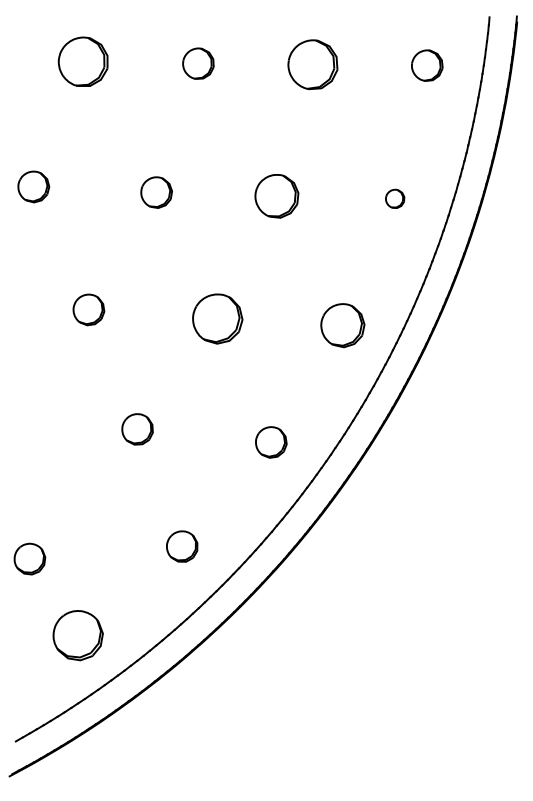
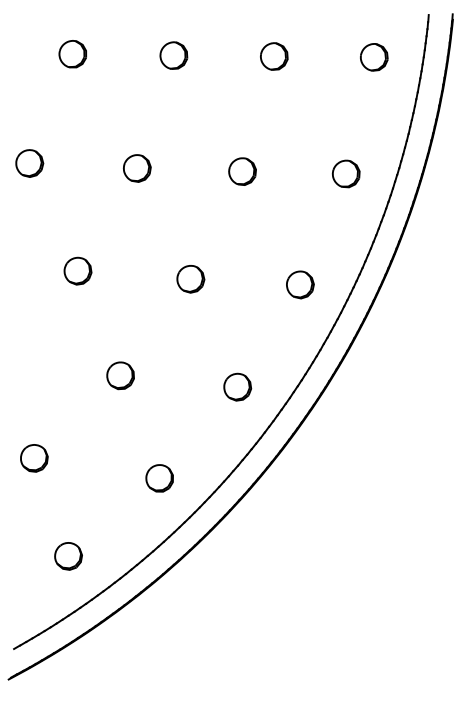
part: (82, 62) -> (72, 54), size x0.62
part: (313, 64) -> (274, 56), size x0.62
part: (276, 196) -> (242, 171), size x0.71
part: (394, 198) -> (345, 173), size x1.67
part: (217, 319) -> (190, 279), size x0.62
part: (343, 325) -> (300, 284), size x0.71
part: (30, 559) -> (34, 458), moved
part: (78, 635) -> (68, 556), size x0.62

